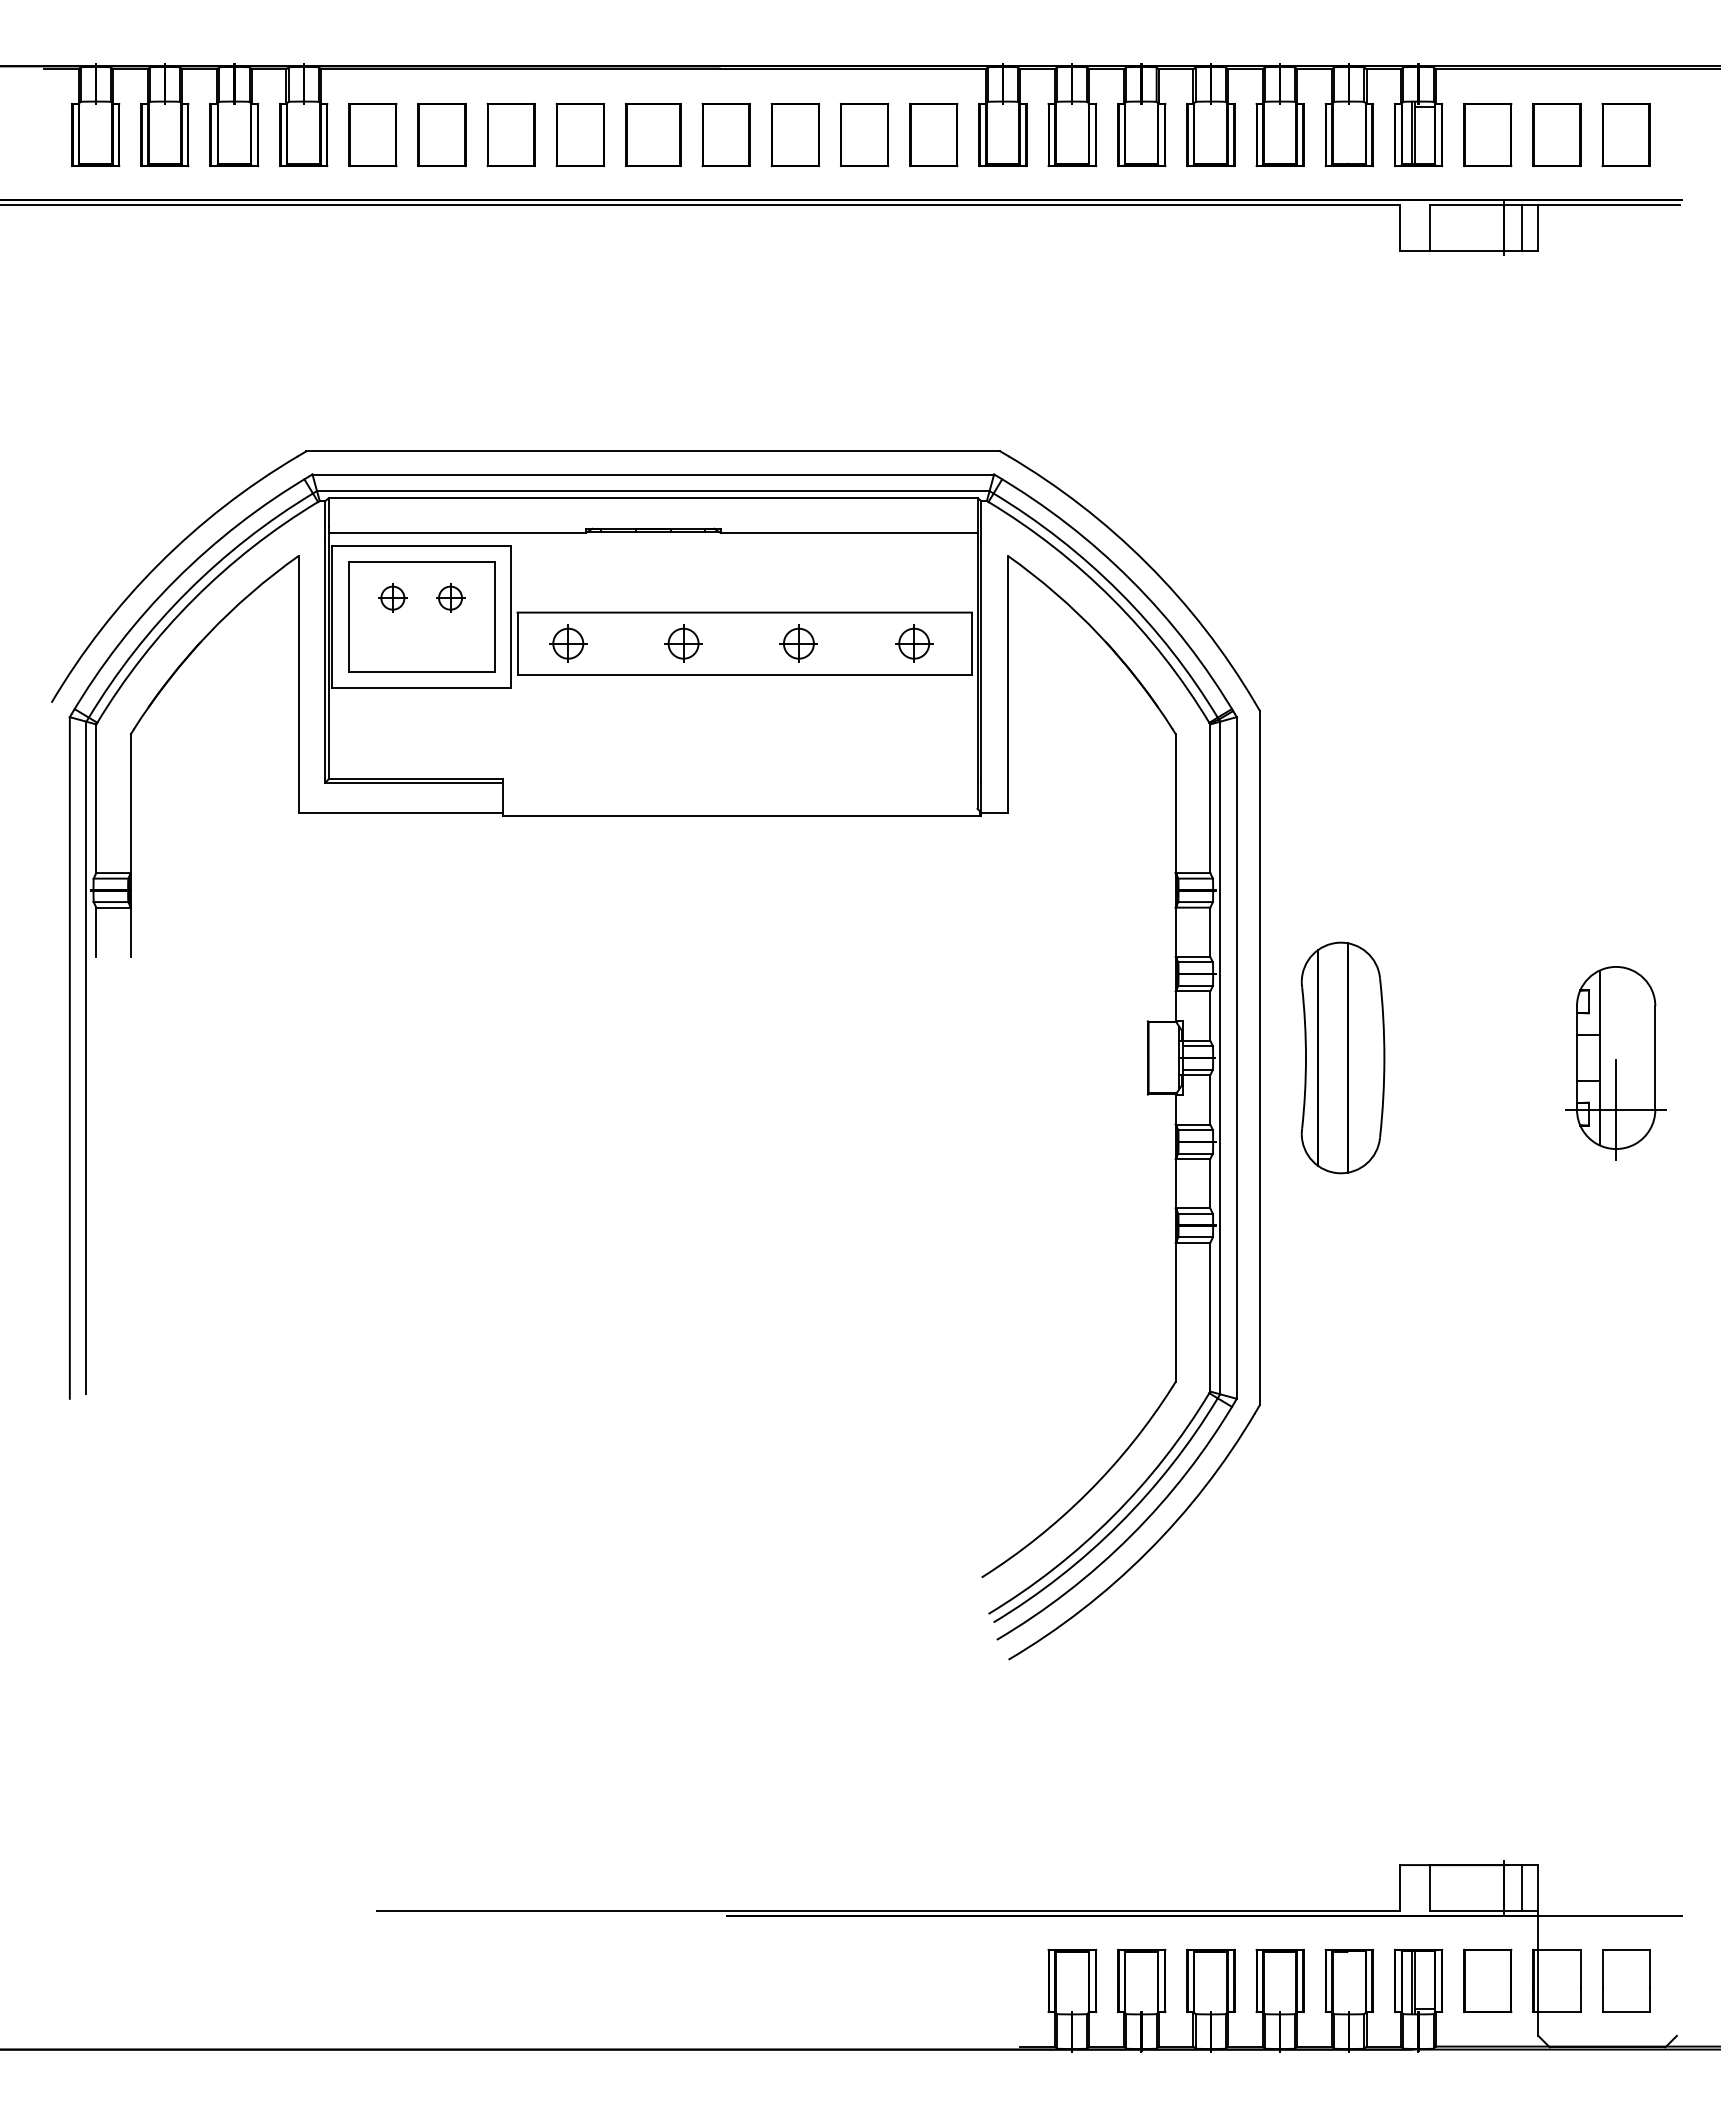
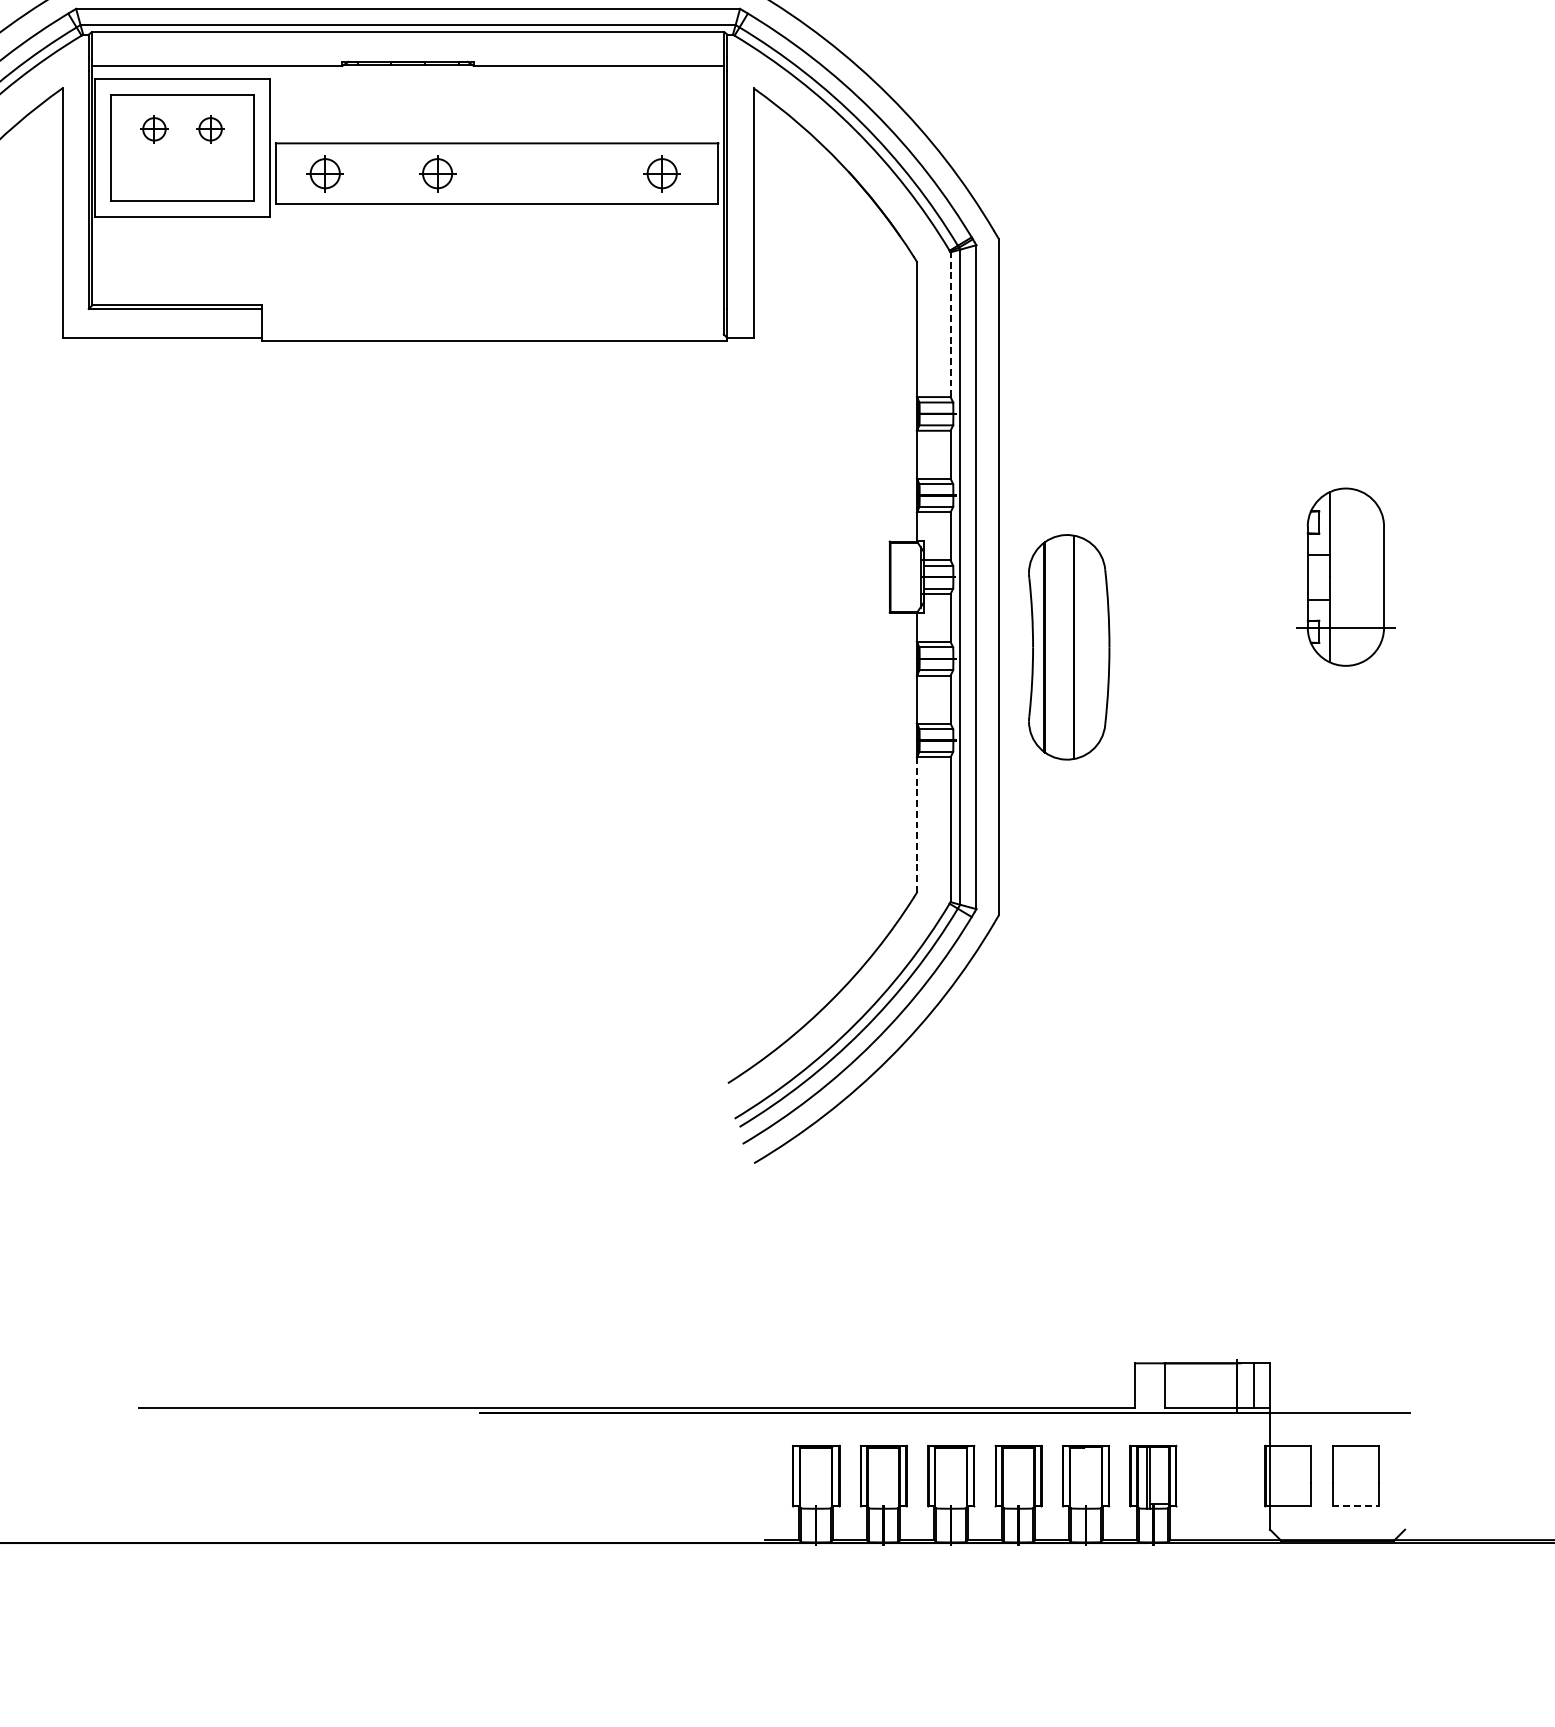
part: (798, 643) -> (549, 173), removed
line: (1210, 798) -> (950, 324), solid -> dashed
part: (1342, 1057) -> (1068, 646), moved
line: (1616, 1109) -> (1346, 627), removed
line: (1175, 1312) -> (916, 825), solid -> dashed
part: (1487, 1980) -> (1220, 1475), removed
line: (1626, 2011) -> (1355, 1505), solid -> dashed

